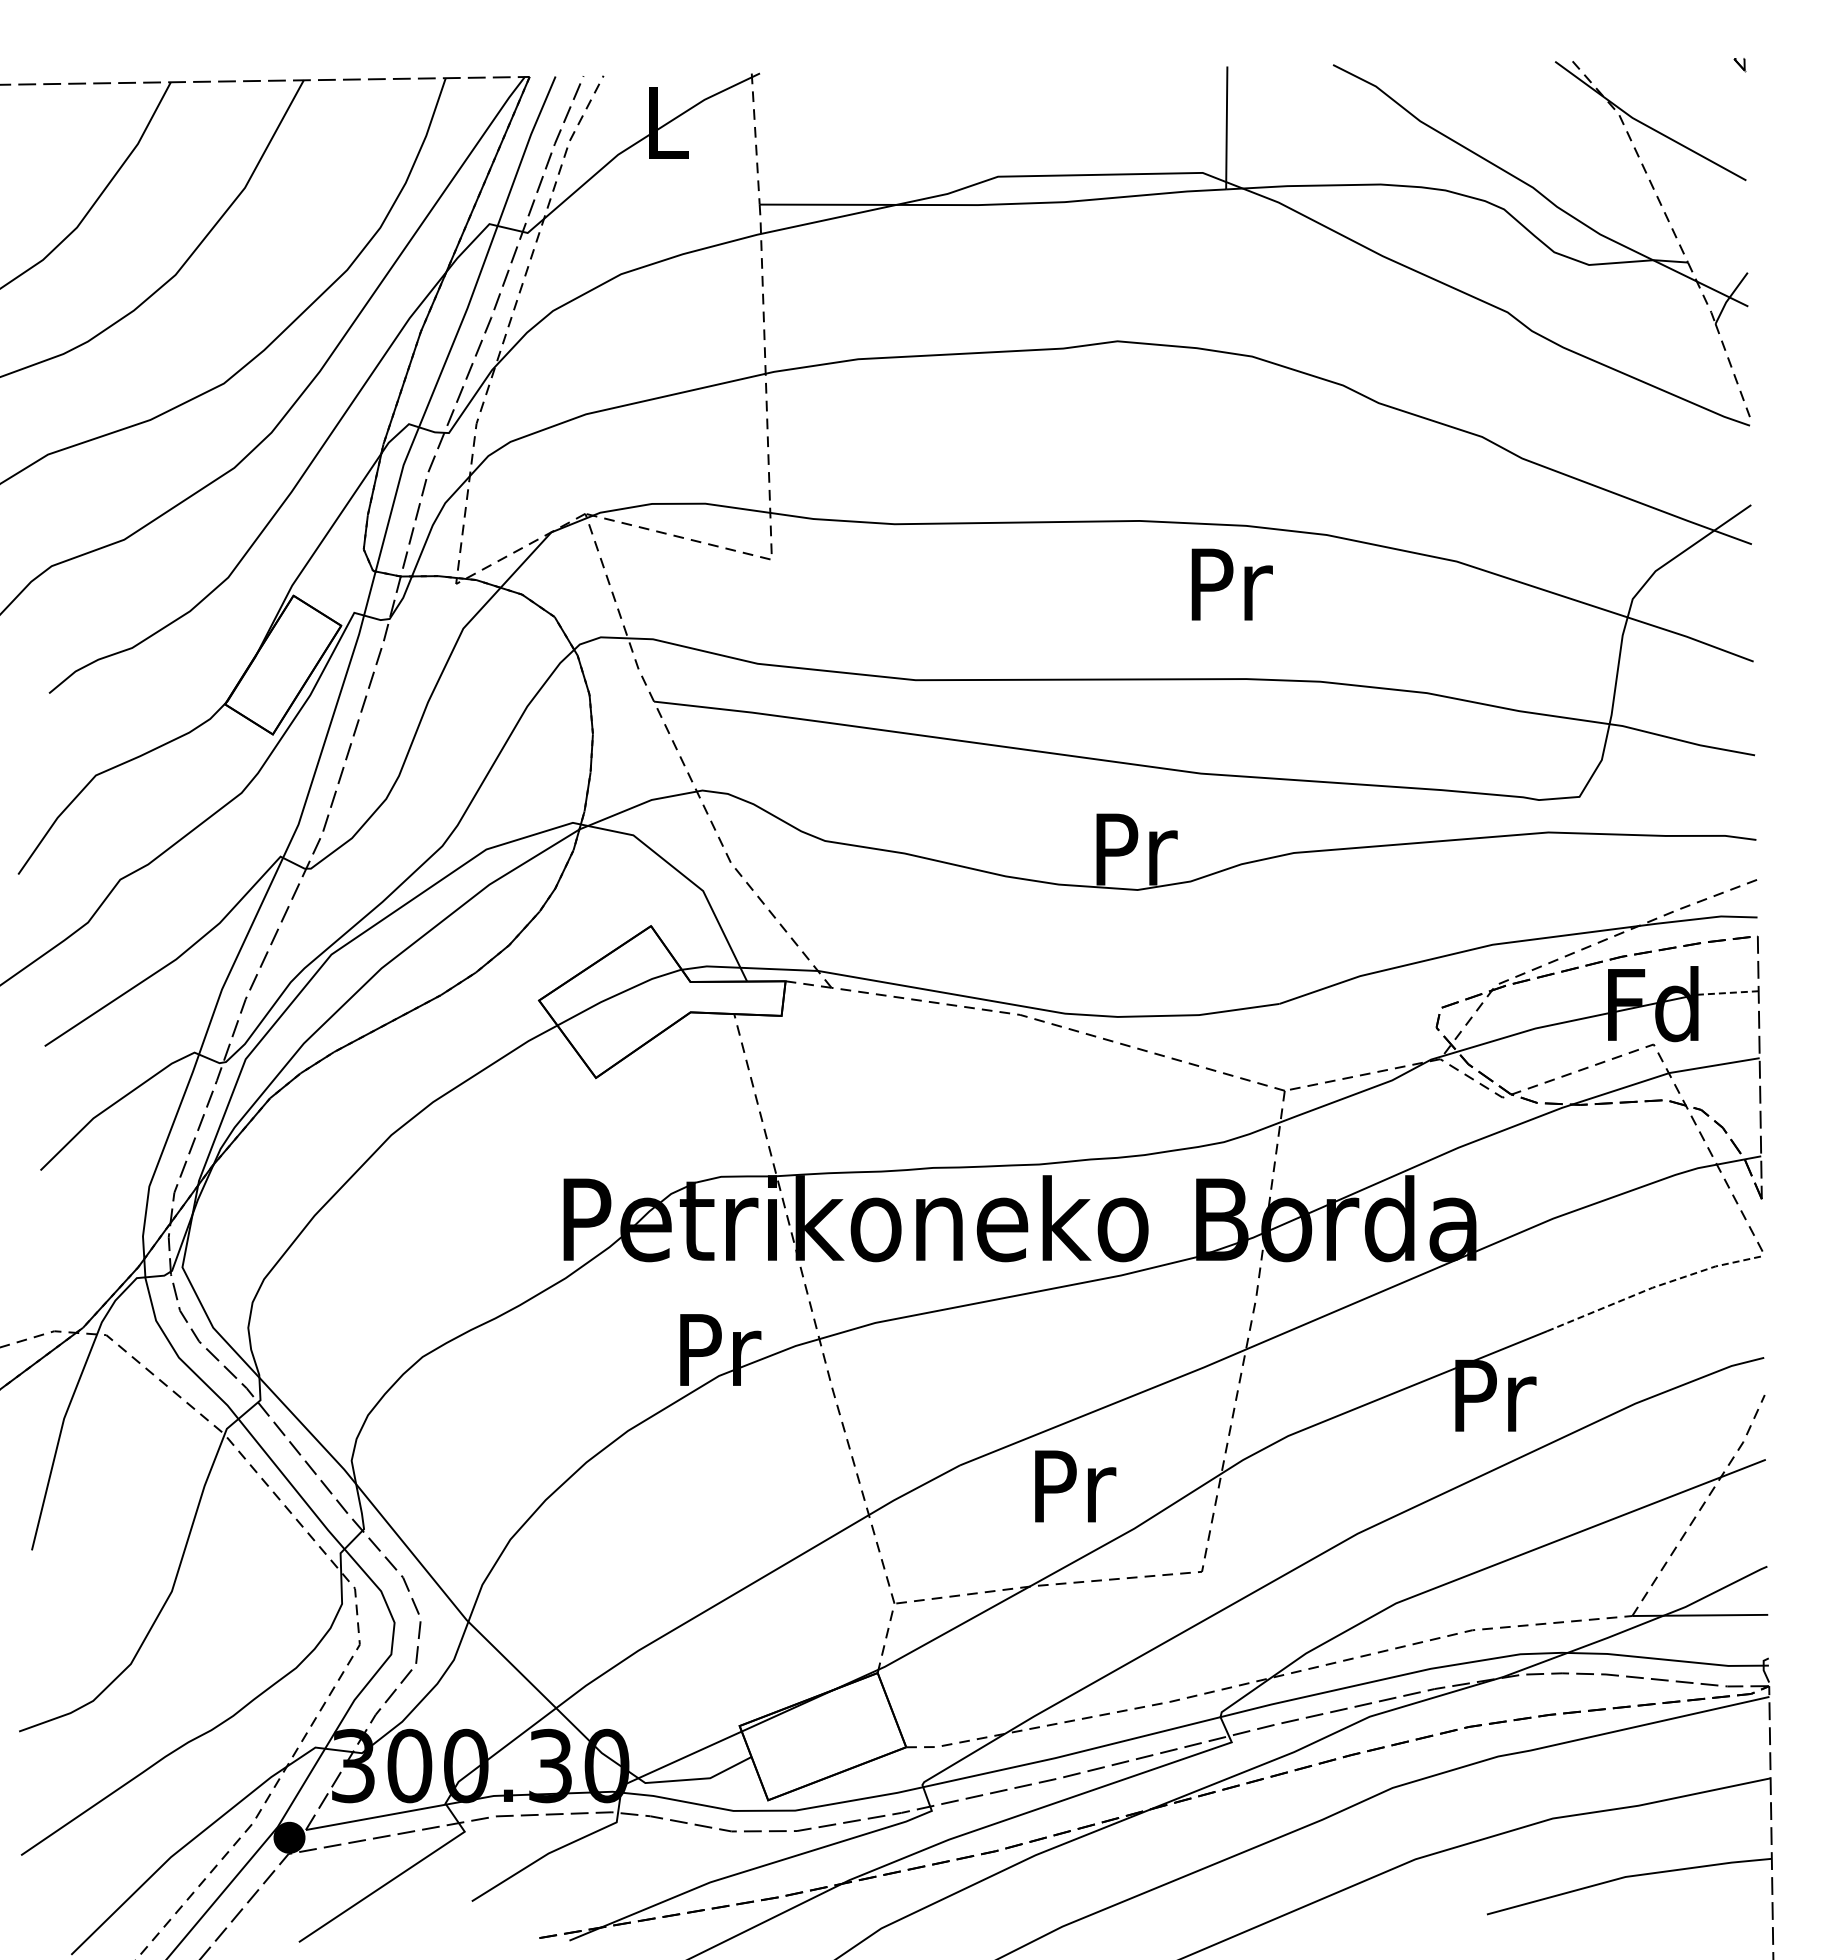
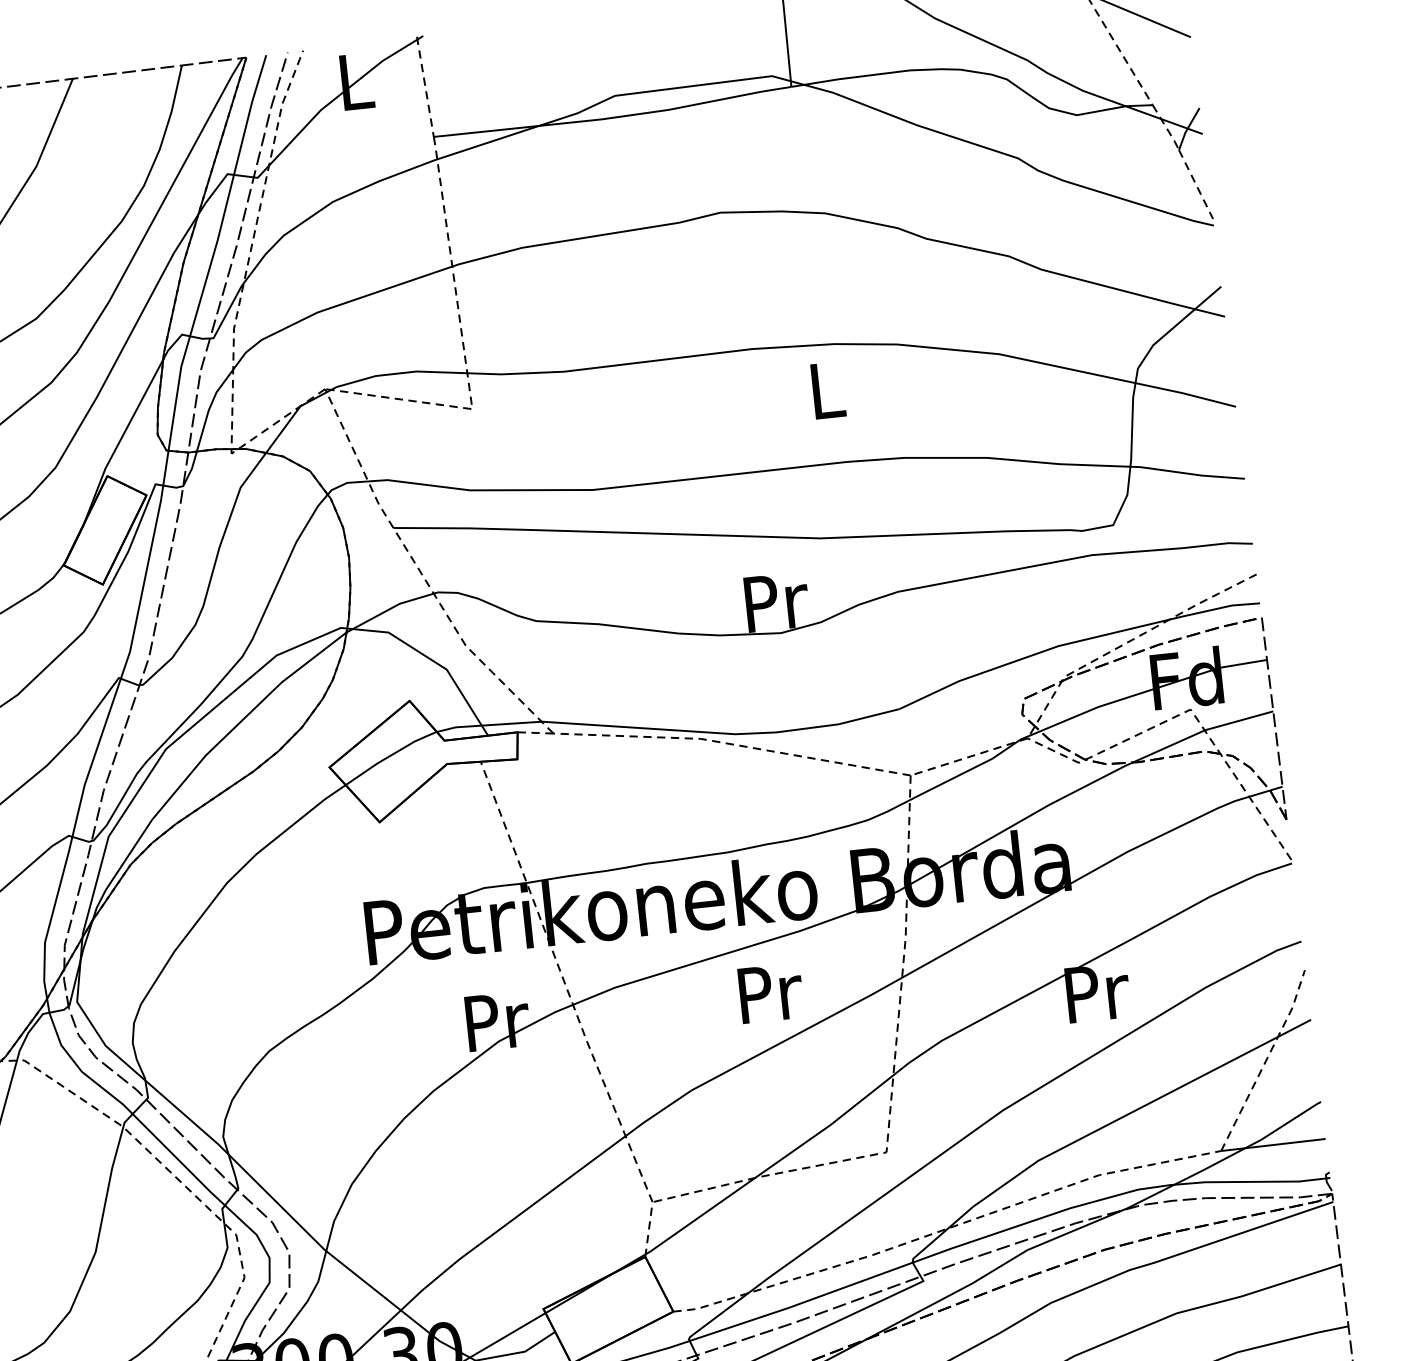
text: (1231, 584) -> (828, 390), Pr -> L
line: (1727, 993) -> (1243, 664), dashed -> solid
line: (1653, 1287) -> (1210, 896), dashed -> solid
text: (1075, 1486) -> (771, 993), moved

